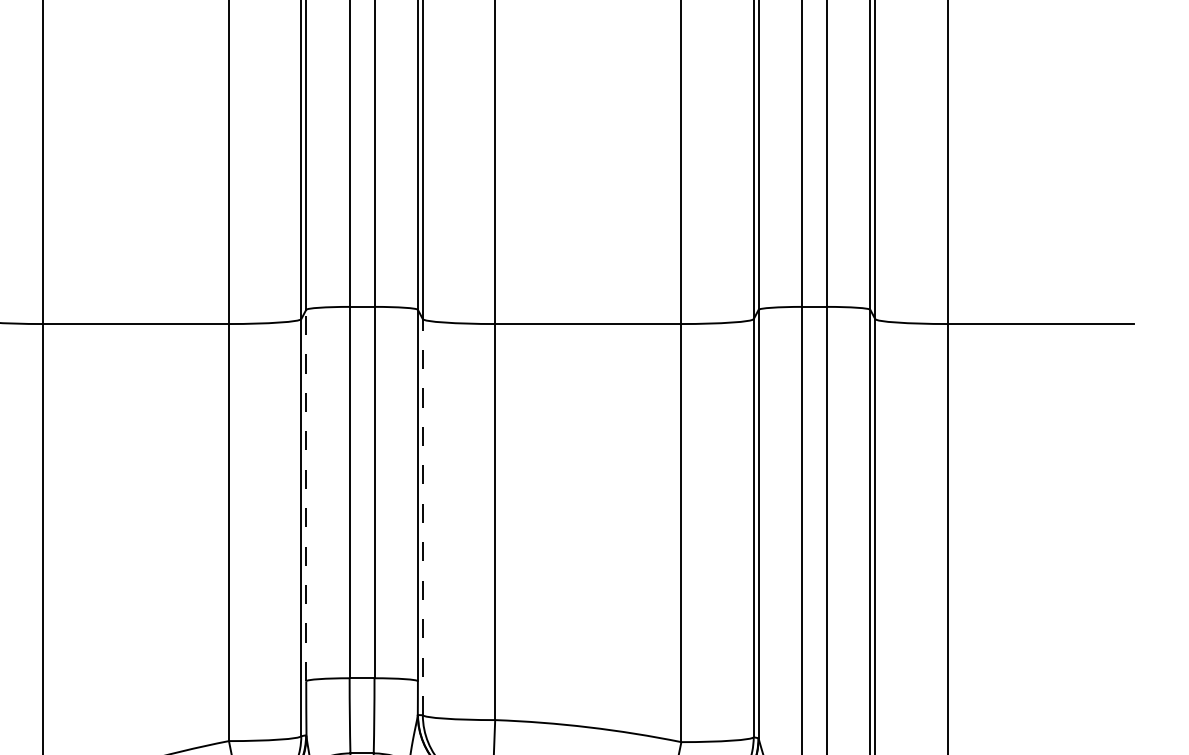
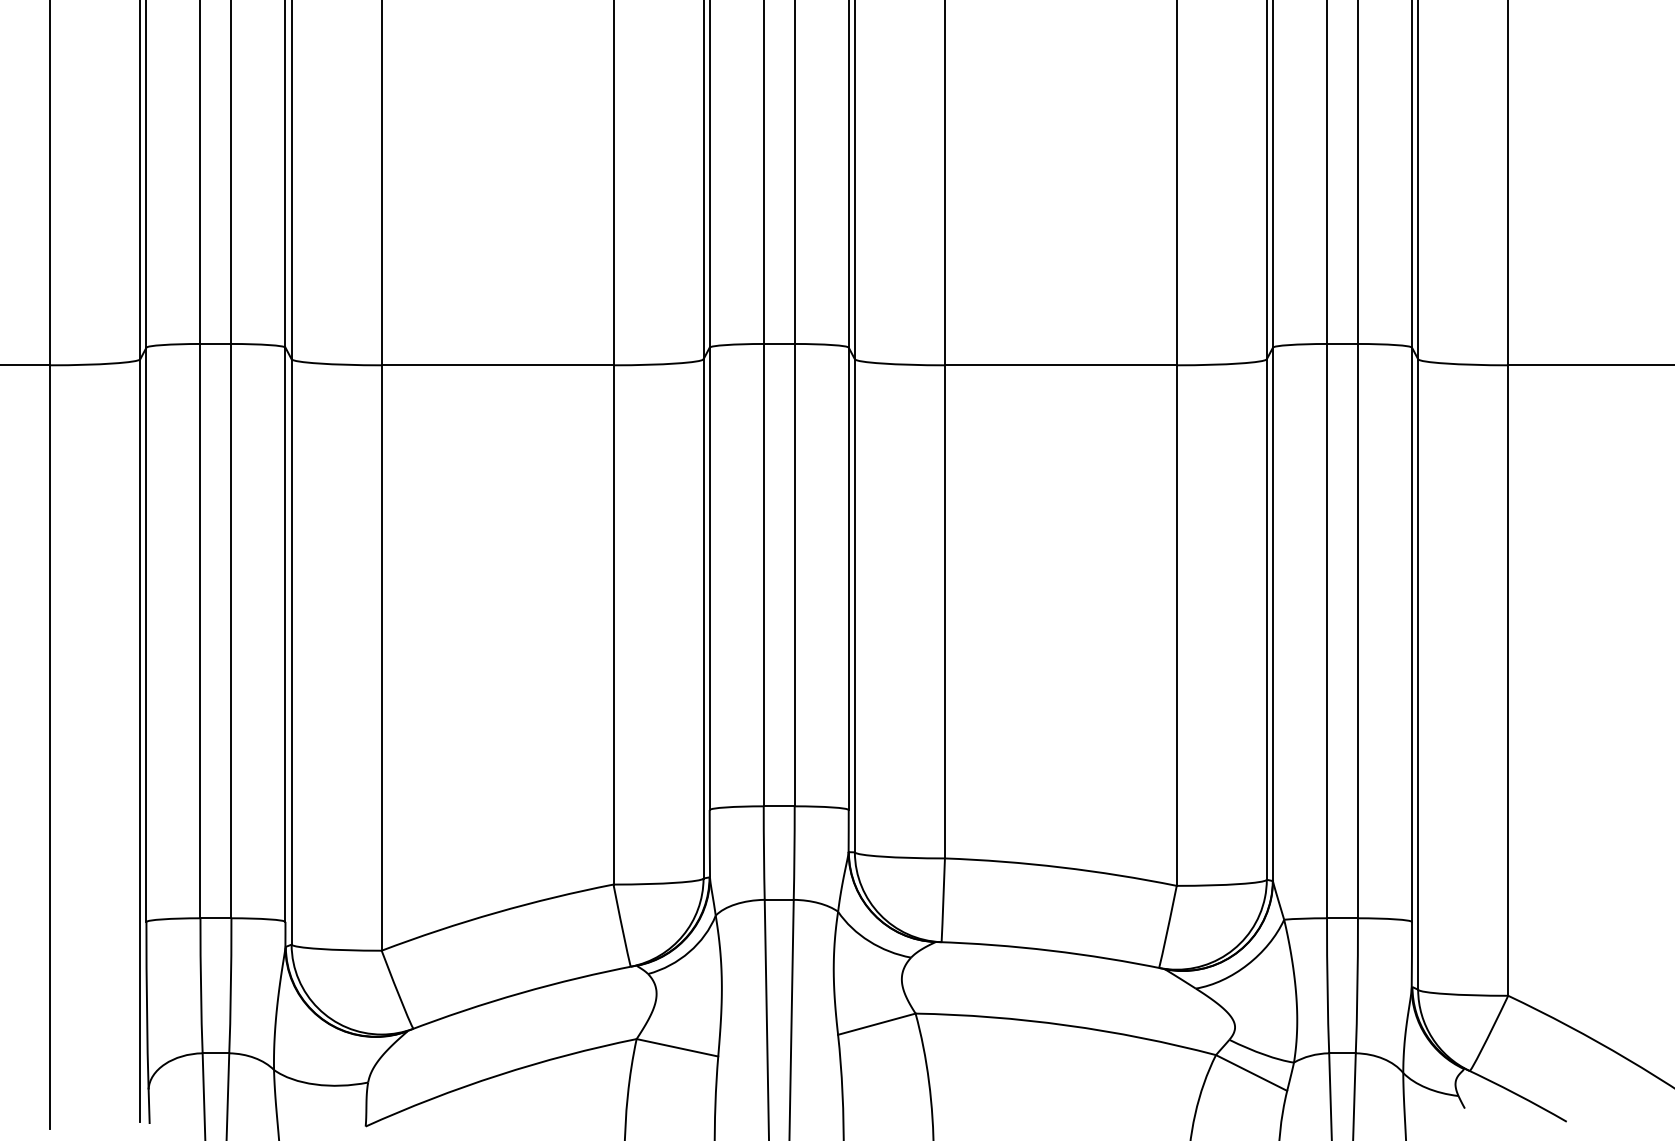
line: (306, 495) -> (709, 578), dashed -> solid
line: (422, 516) -> (854, 605), dashed -> solid

